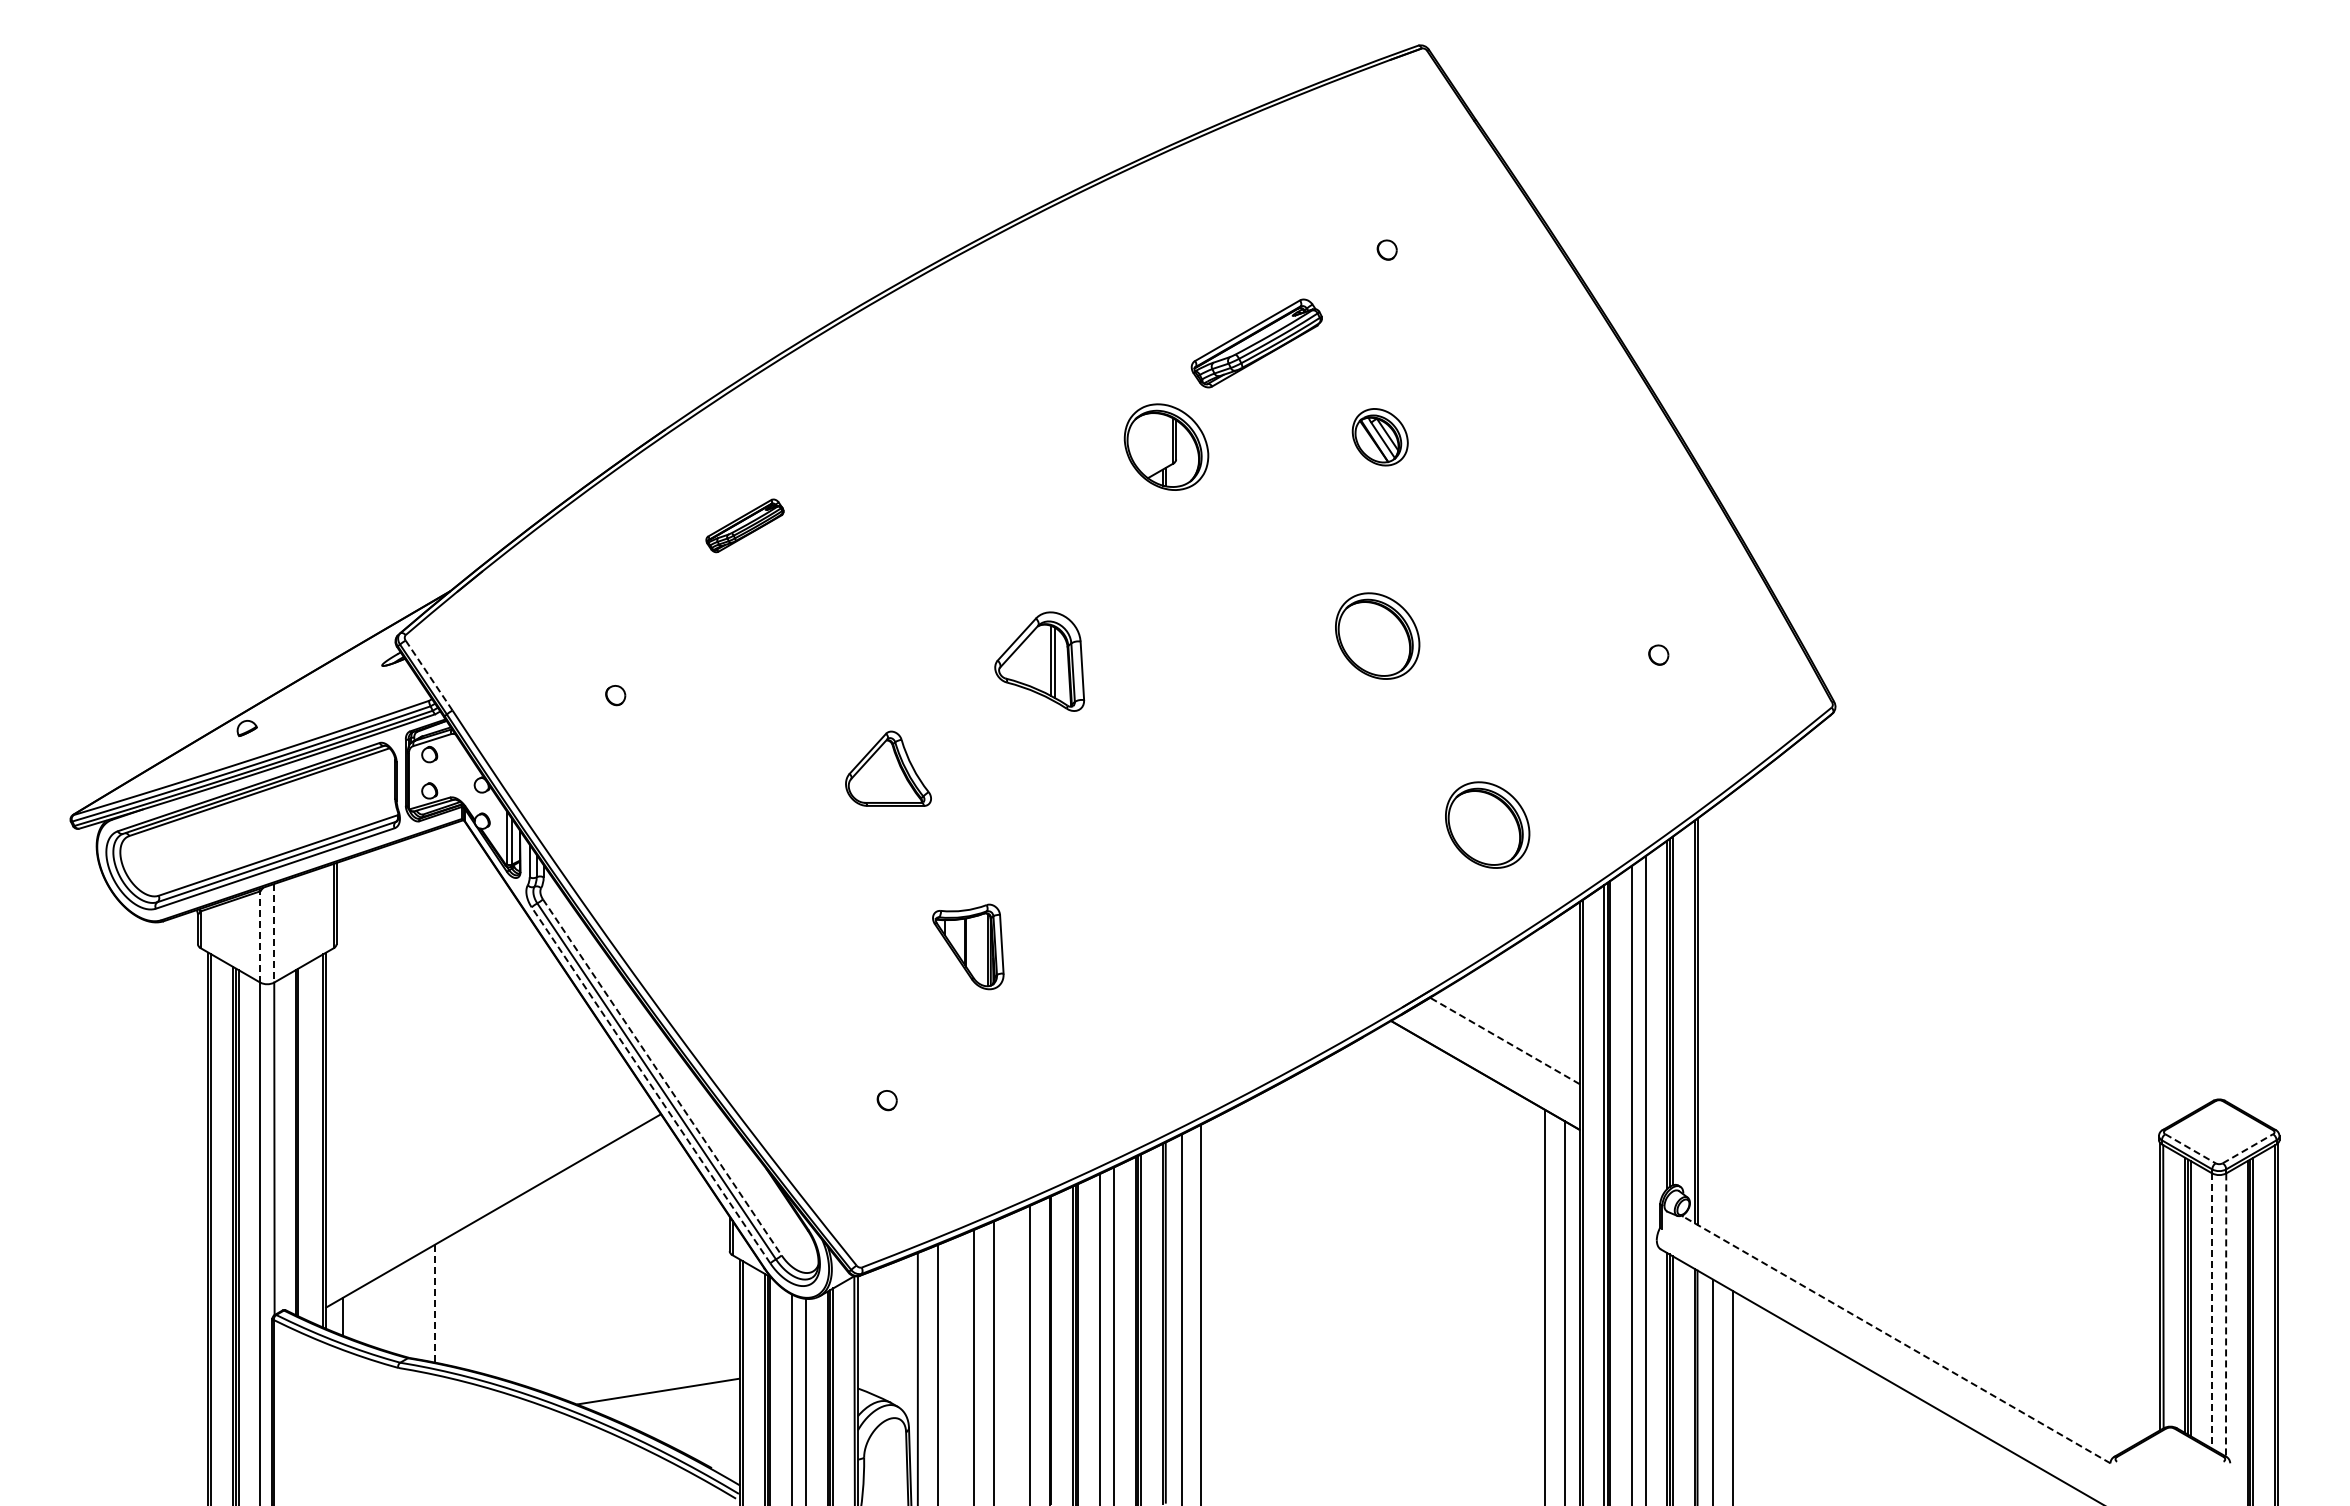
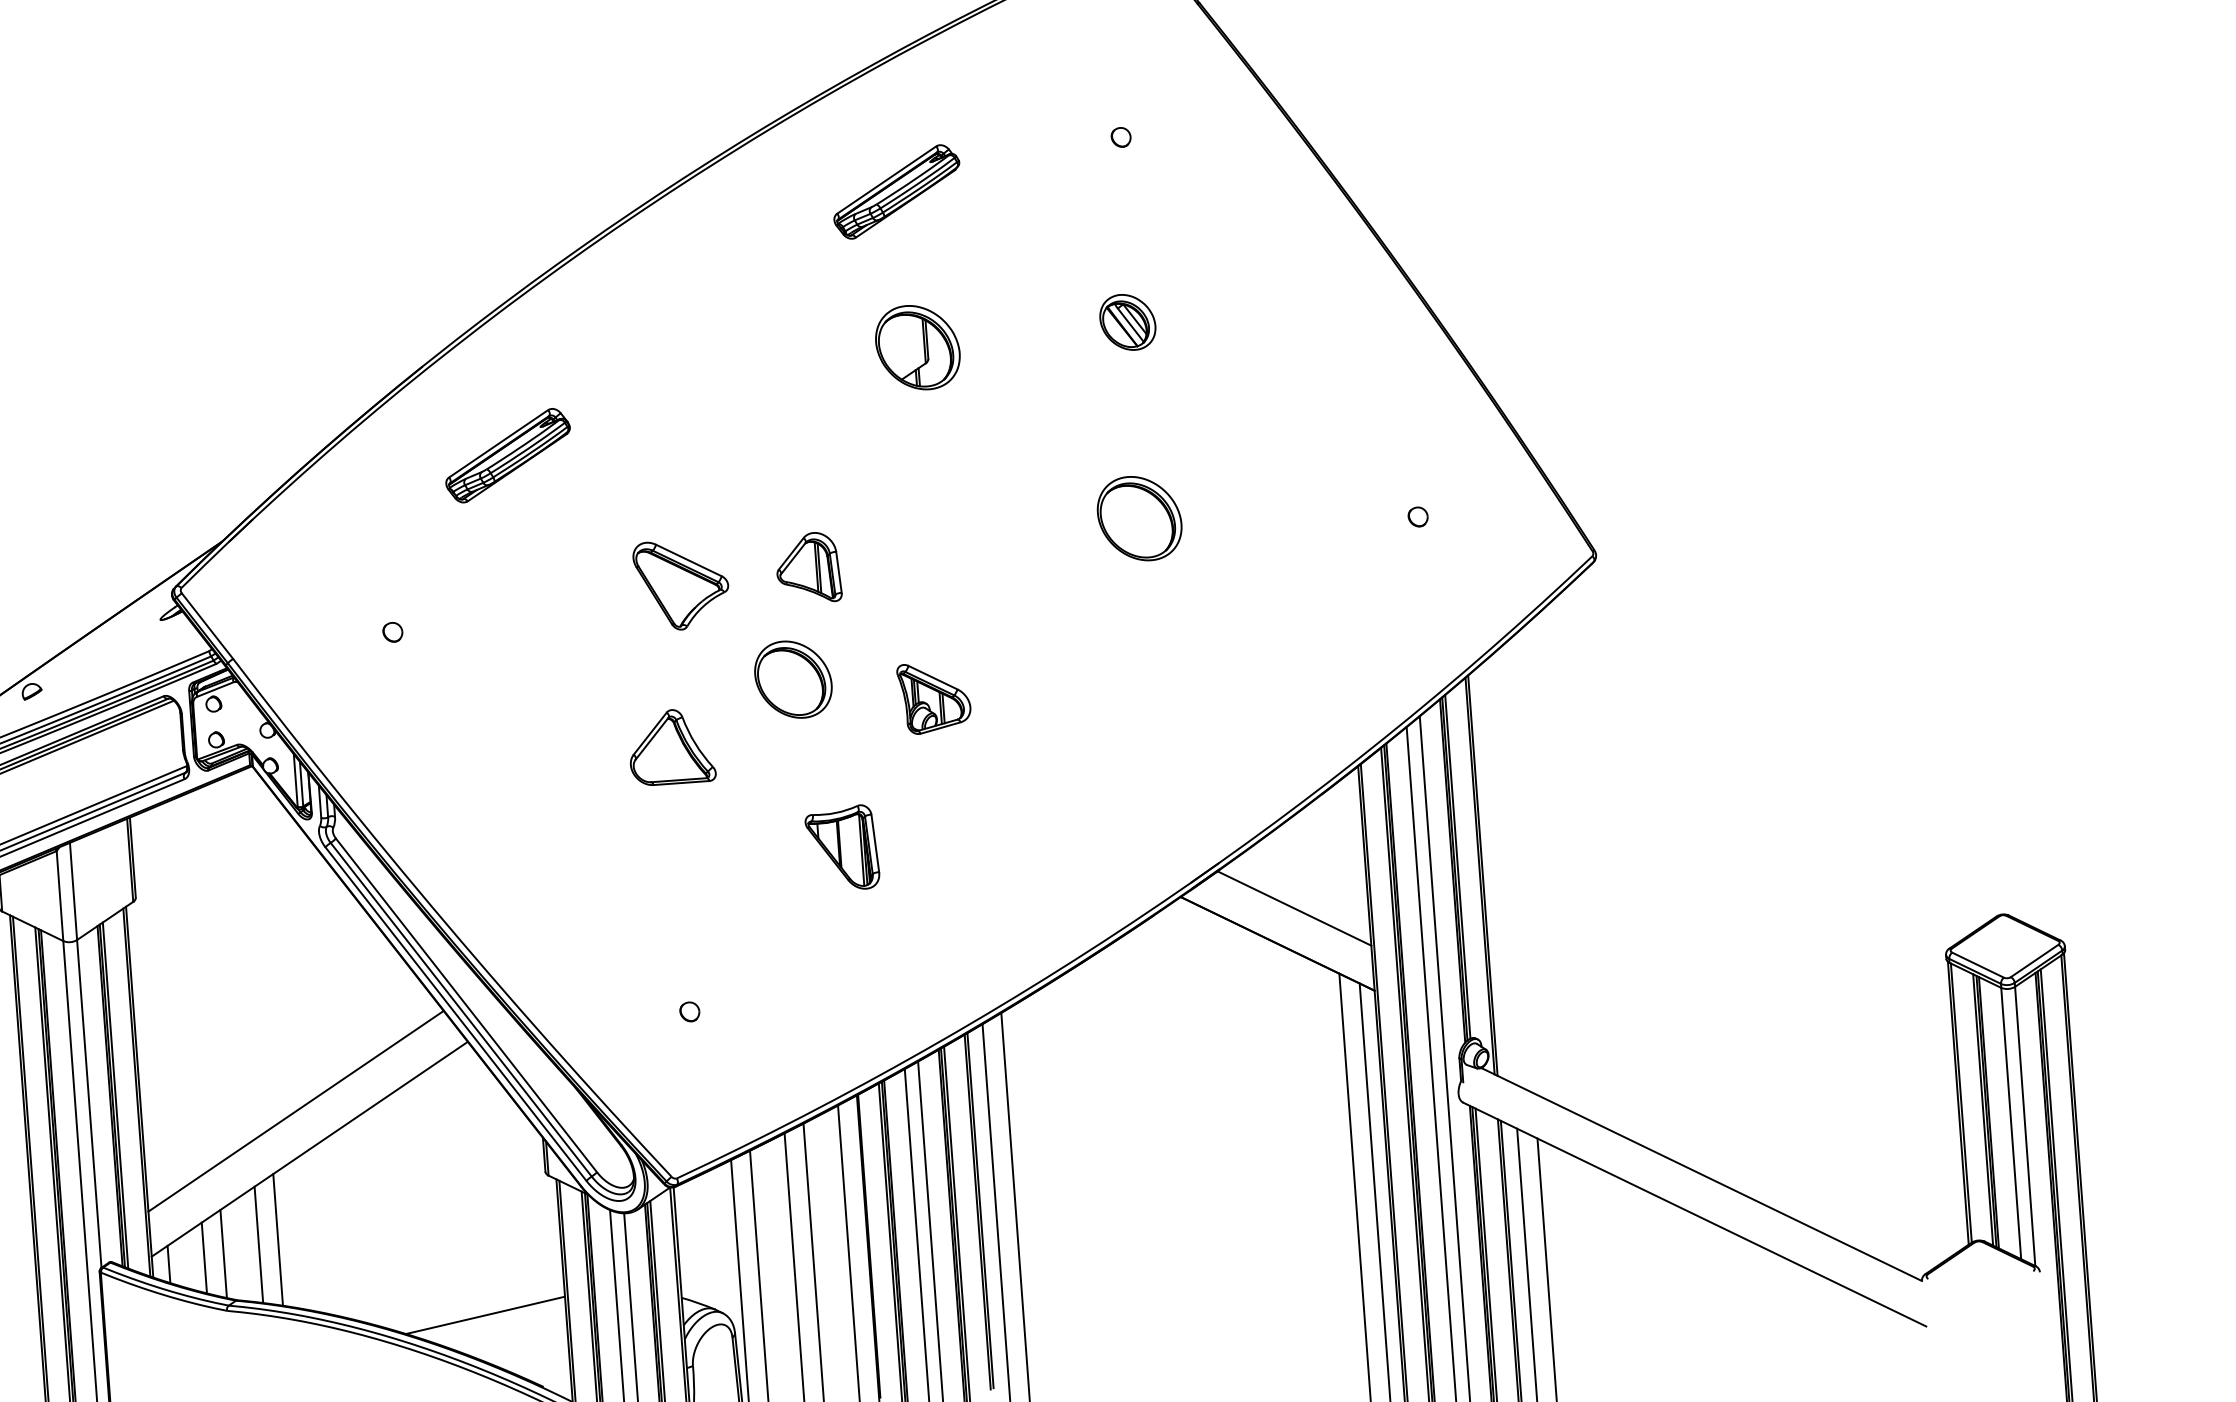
part: (1256, 343) -> (896, 191), moved
part: (744, 525) -> (507, 455), size x1.67
part: (1039, 661) -> (808, 568), size x0.71
part: (910, 669) -> (681, 585), added
line: (429, 675) -> (207, 626), dashed -> solid
part: (888, 768) -> (671, 746), moved
part: (1016, 772) -> (793, 679), added
part: (1156, 801) -> (933, 697), added
part: (1487, 824) -> (1261, 696), removed
line: (274, 933) -> (73, 891), dashed -> solid
line: (260, 936) -> (60, 895), dashed -> solid
part: (968, 946) -> (842, 848), moved
line: (1504, 1040) -> (1293, 908), dashed -> solid
line: (662, 1077) -> (466, 1005), dashed -> solid
line: (650, 1084) -> (455, 1013), dashed -> solid
line: (301, 1141) -> (115, 1094), added
line: (2248, 1148) -> (2035, 960), dashed -> solid
line: (2190, 1149) -> (1978, 965), dashed -> solid
line: (482, 1171) -> (296, 1111), added
line: (454, 1299) -> (277, 1239), added
line: (435, 1303) -> (259, 1244), dashed -> solid
line: (398, 1309) -> (223, 1253), added
line: (2212, 1311) -> (2011, 1123), dashed -> solid
line: (379, 1312) -> (204, 1257), added
line: (2226, 1315) -> (2025, 1126), dashed -> solid
line: (1896, 1339) -> (1702, 1174), dashed -> solid

